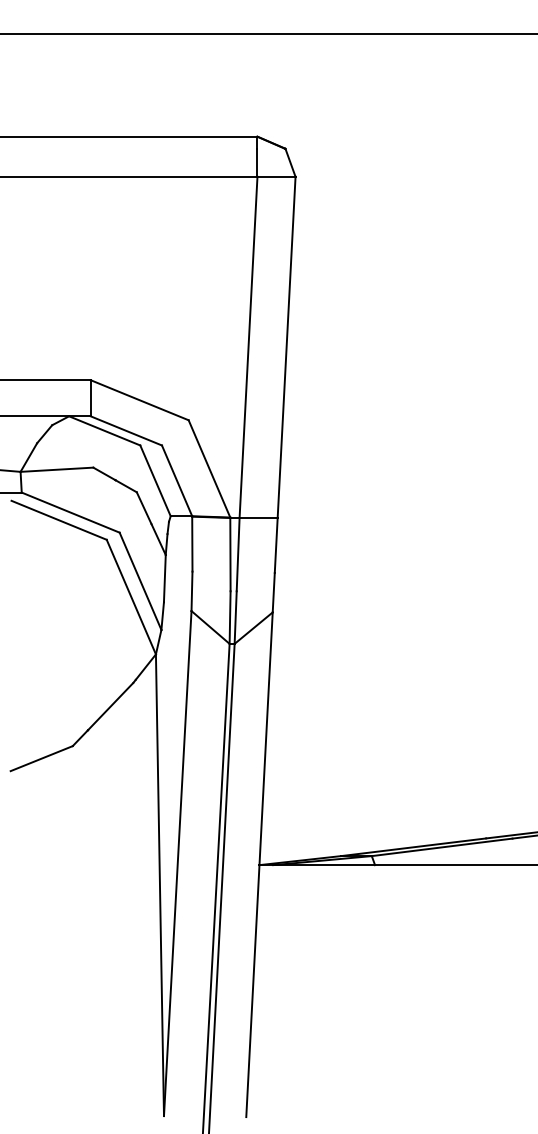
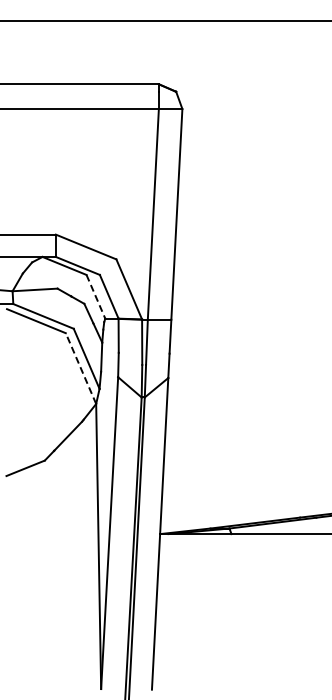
line: (154, 480) -> (95, 296), solid -> dashed
line: (130, 596) -> (80, 368), solid -> dashed

